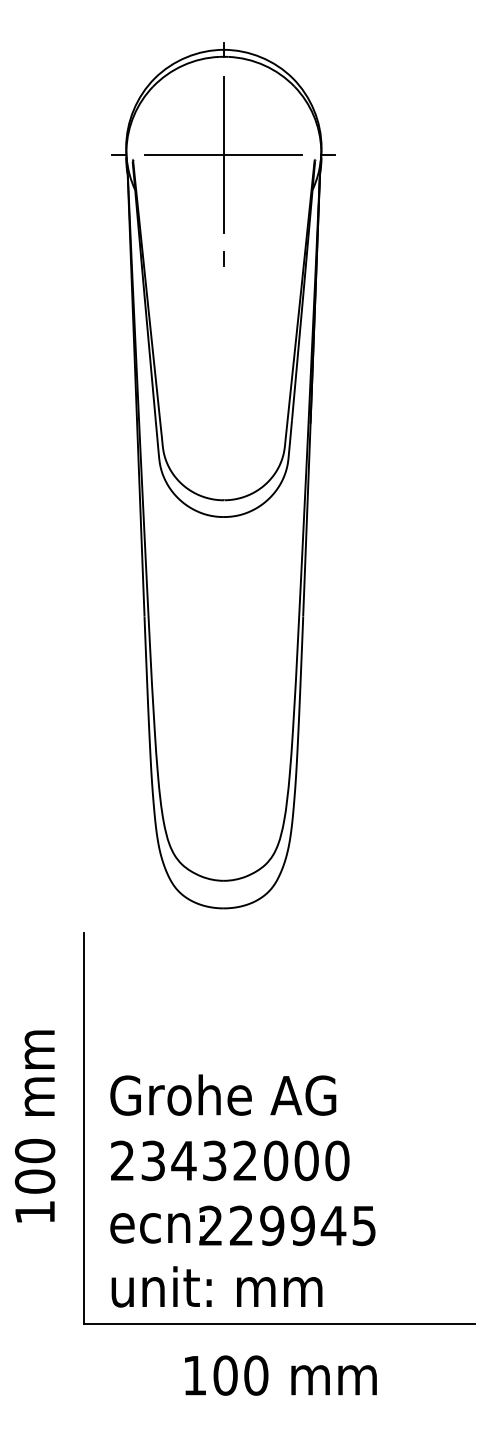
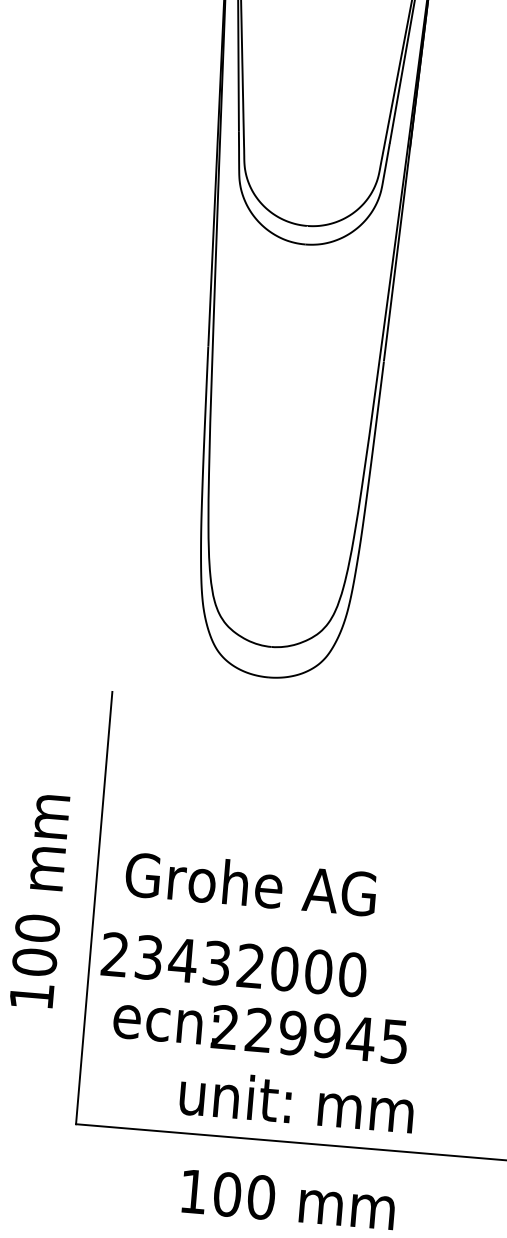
text: (230, 1160) -> (234, 964), moved
text: (216, 1286) -> (296, 1101), moved

